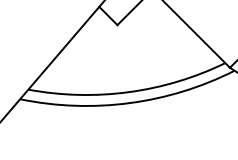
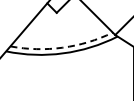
arc: (128, 91) -> (62, 47), solid -> dashed

